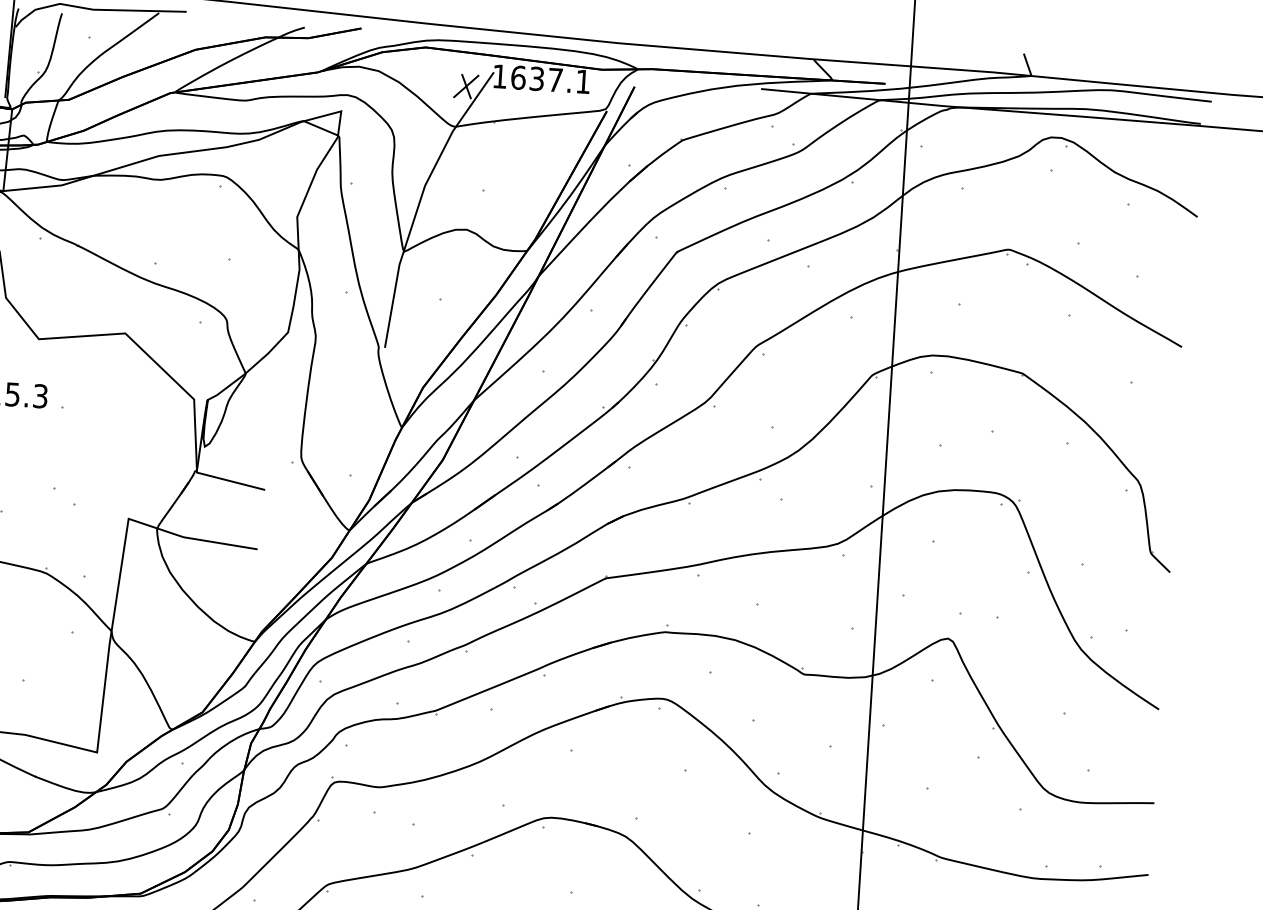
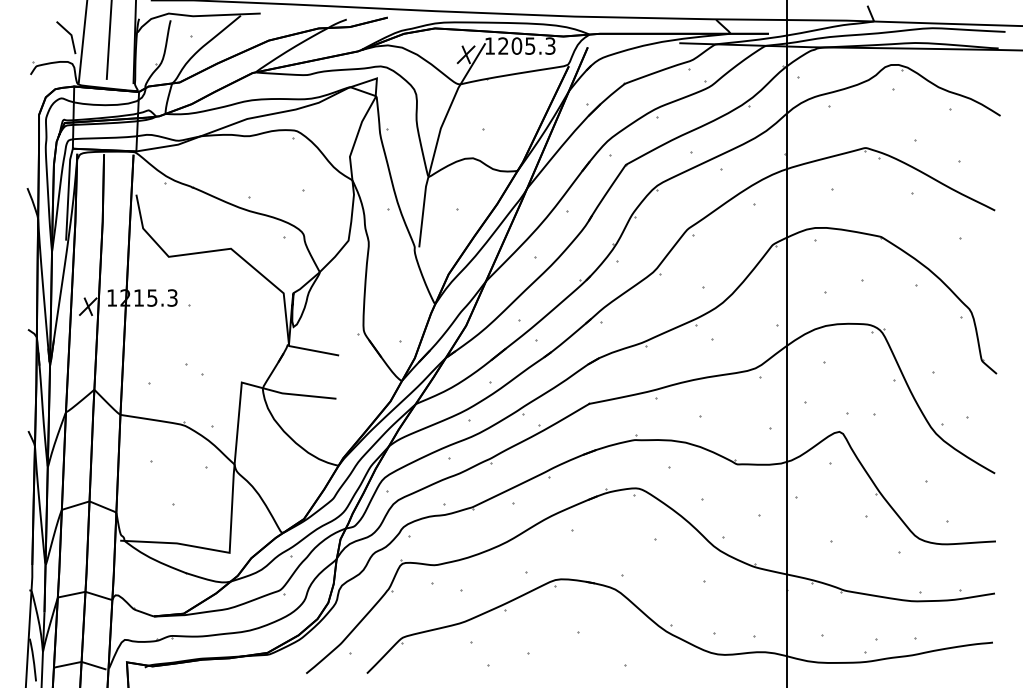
text: (550, 78) -> (526, 45), 1637.1 -> 1205.3

